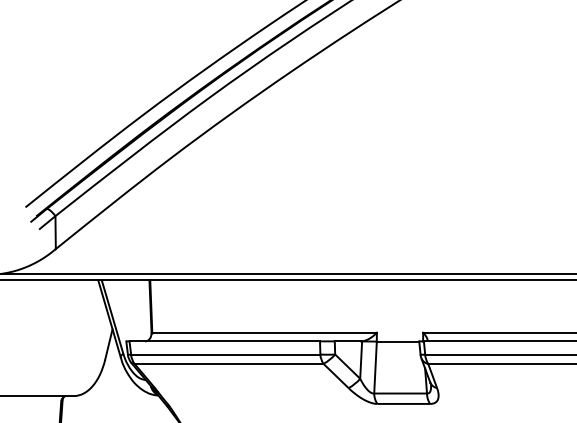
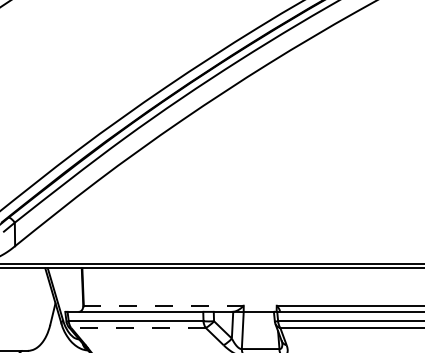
line: (265, 332) -> (164, 305), solid -> dashed
line: (227, 363) -> (137, 327), solid -> dashed

